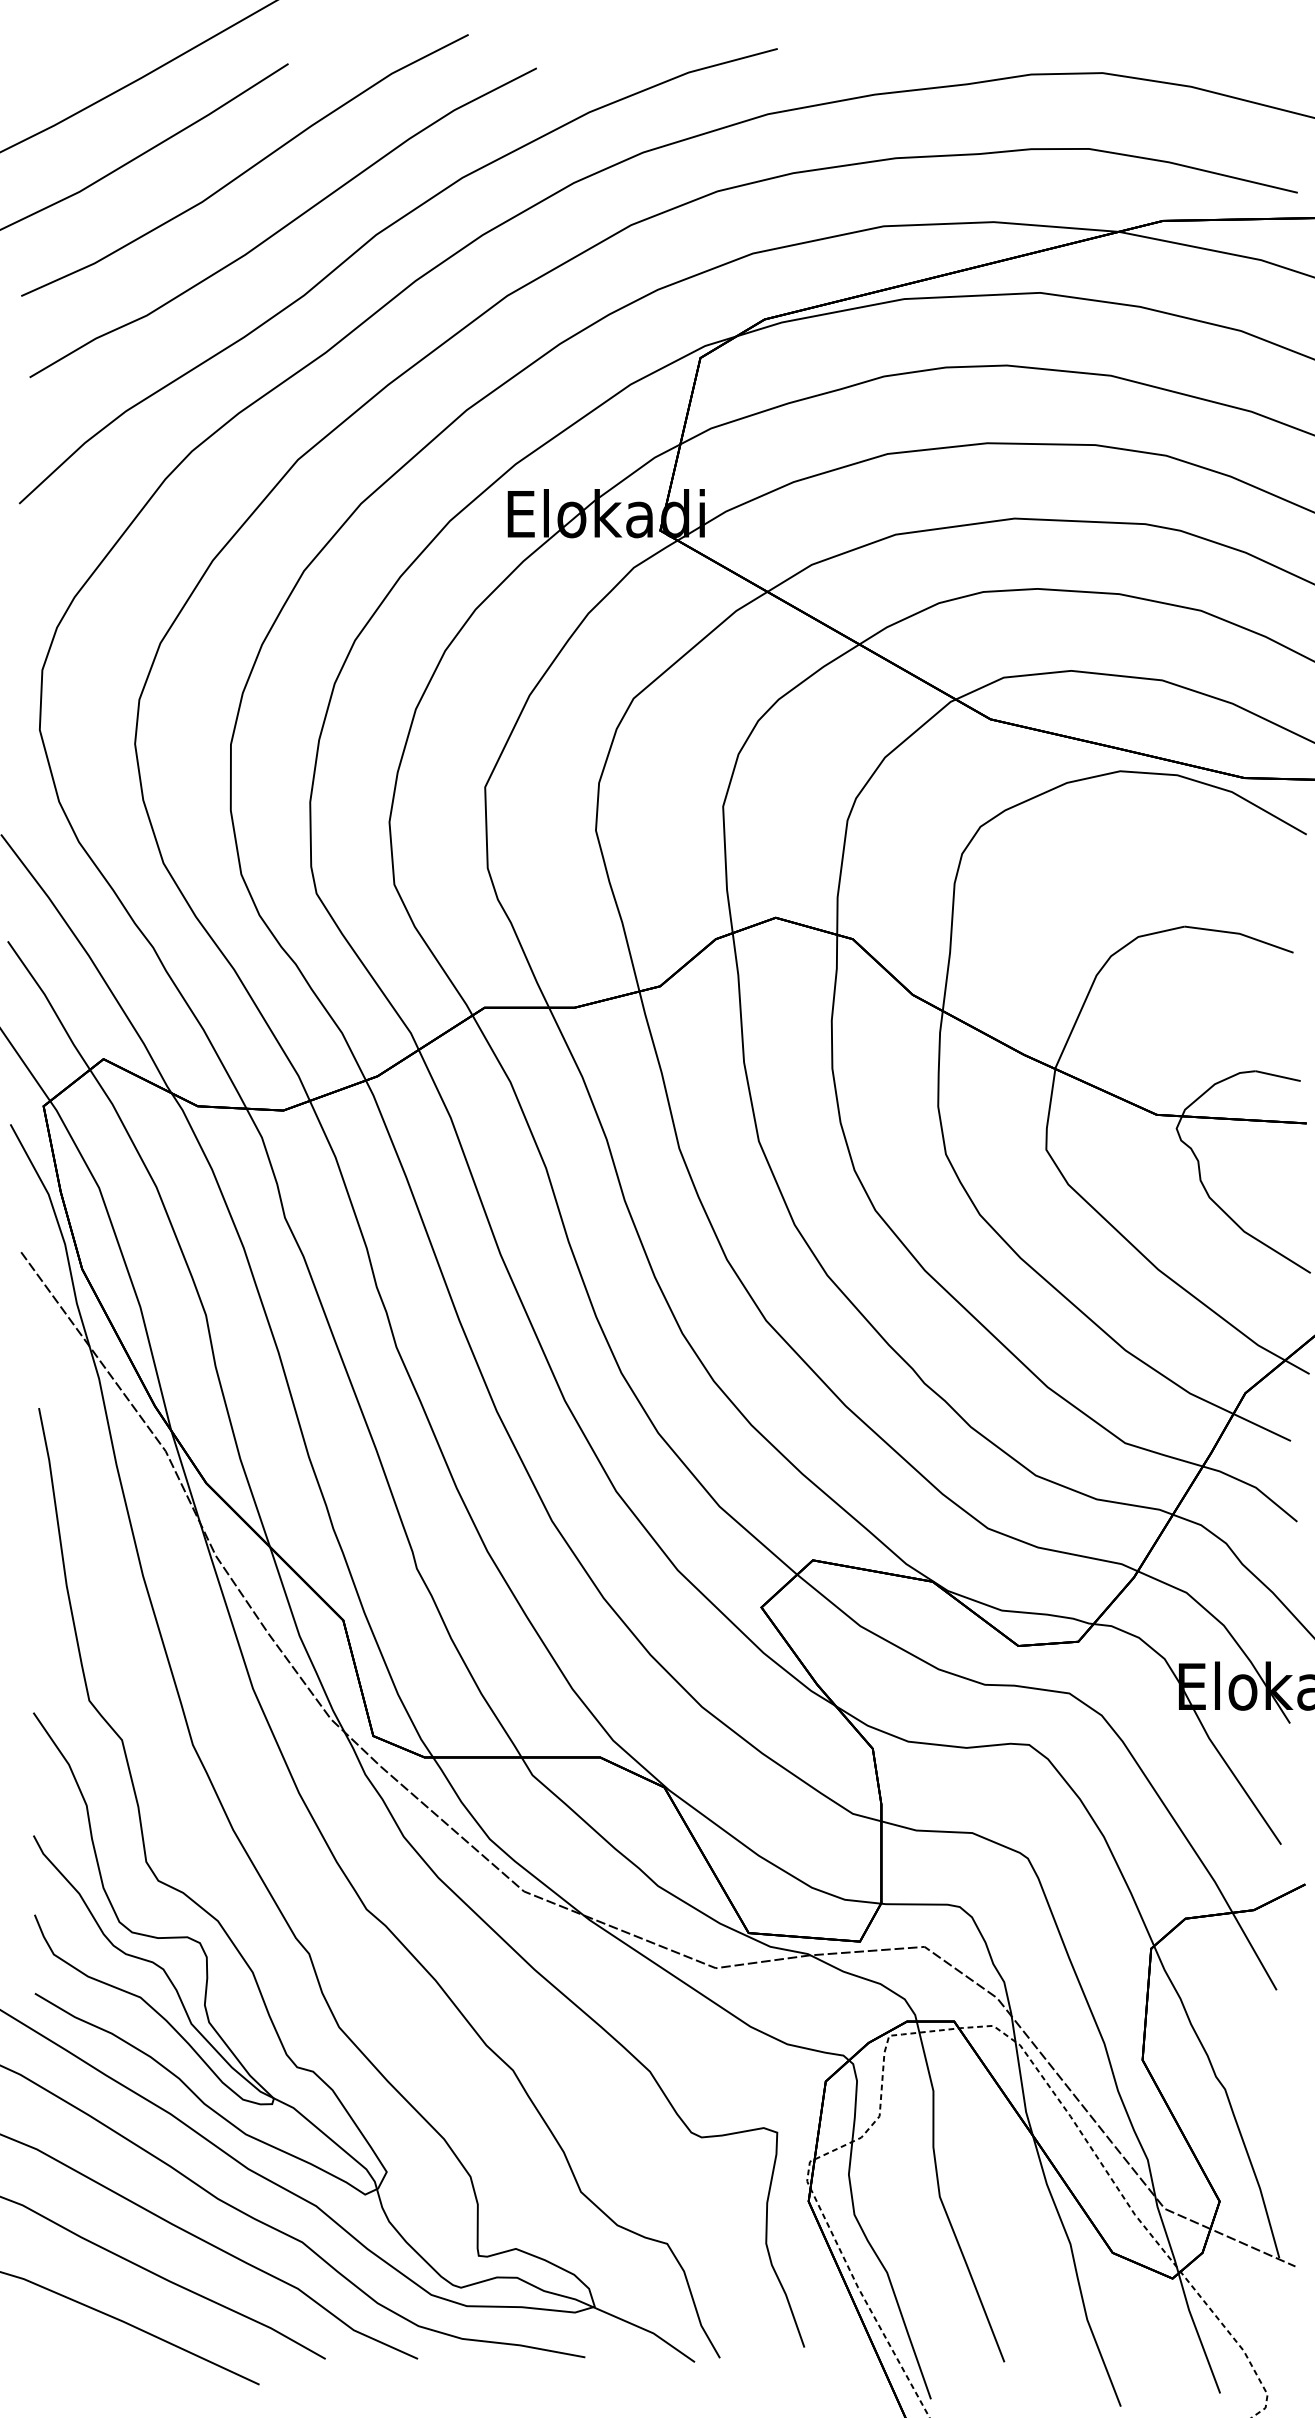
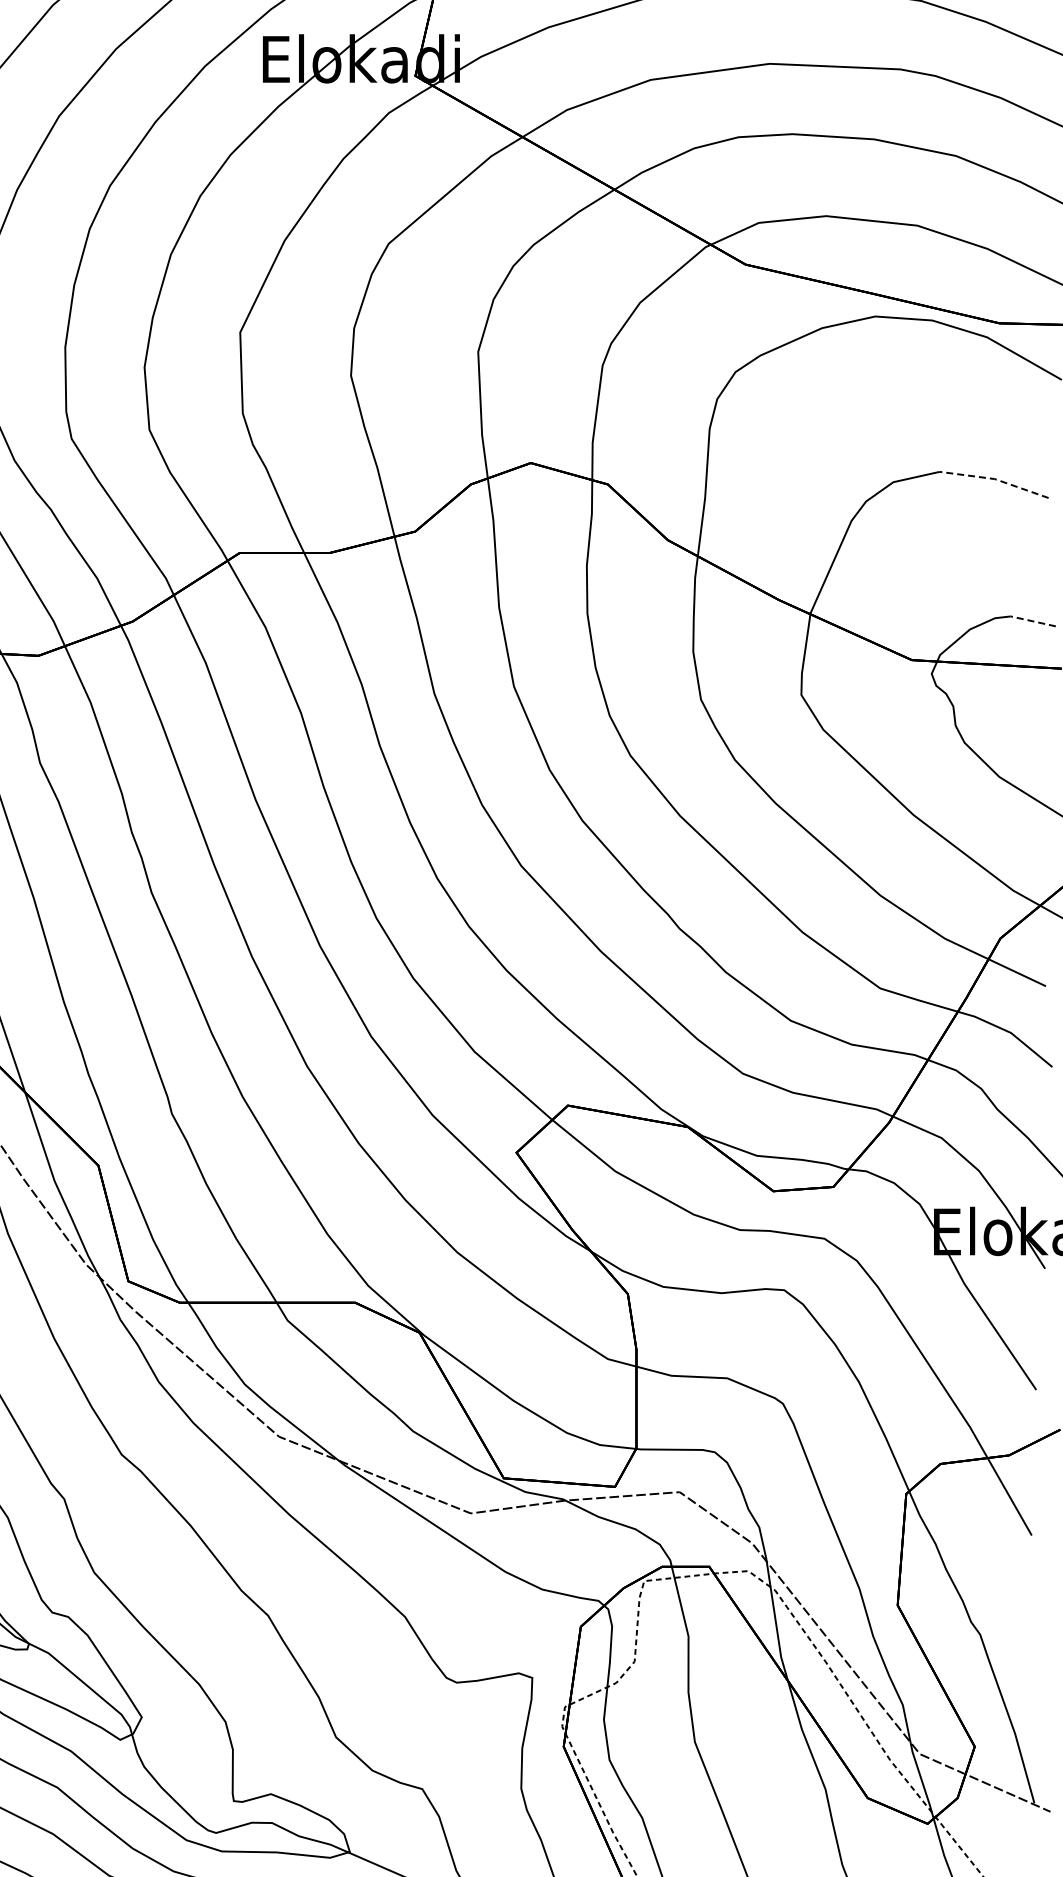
line: (1239, 933) -> (994, 478), solid -> dashed
line: (1277, 1076) -> (1032, 621), solid -> dashed

